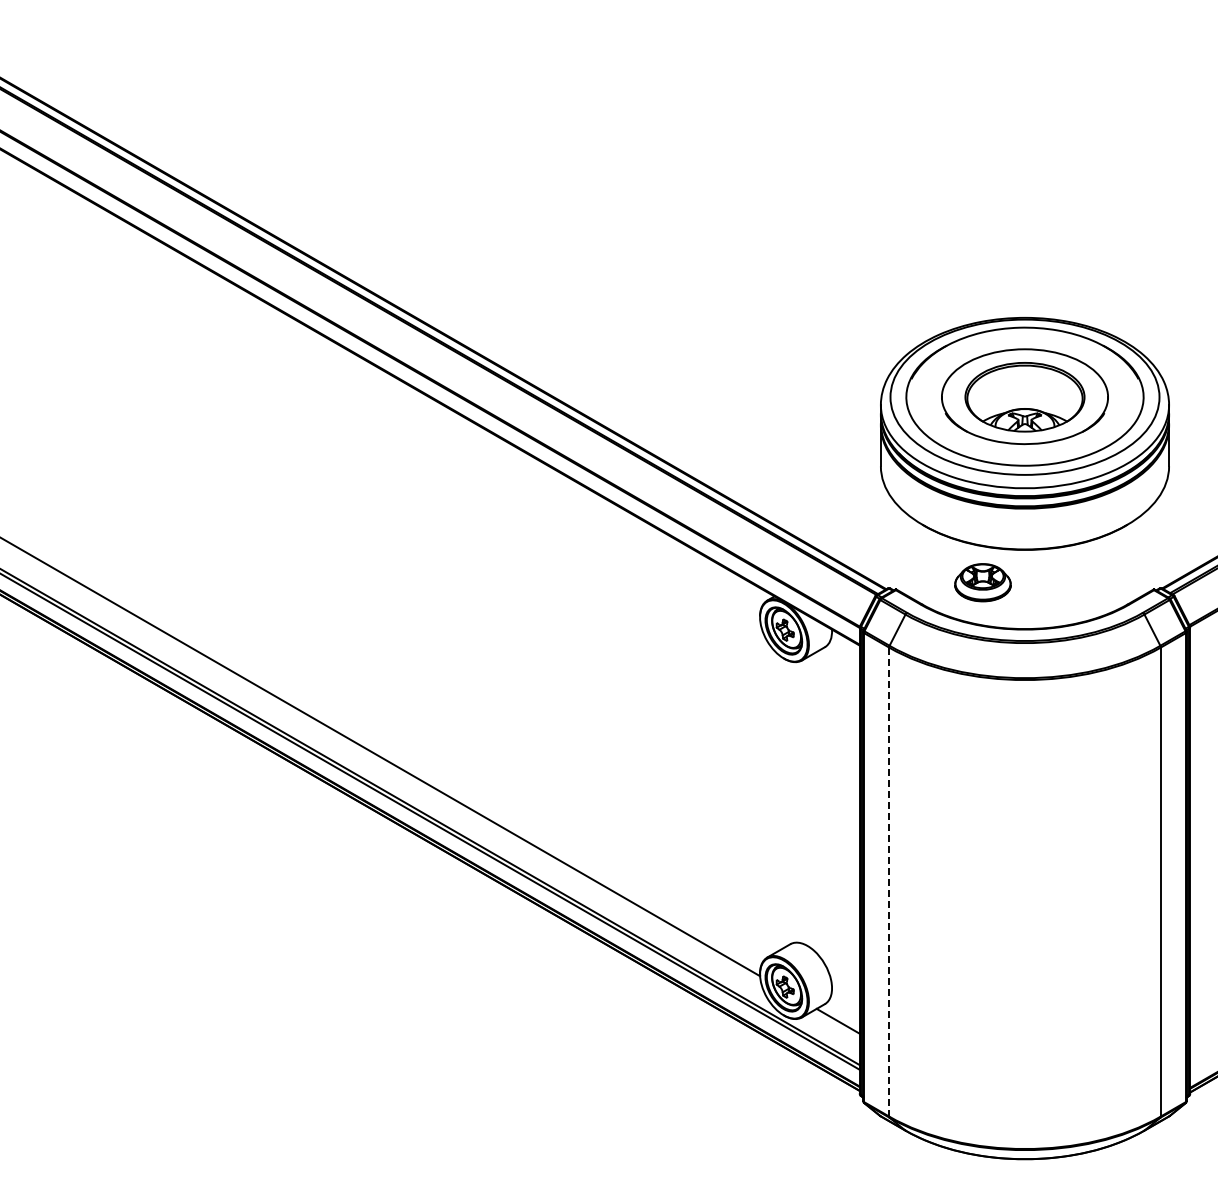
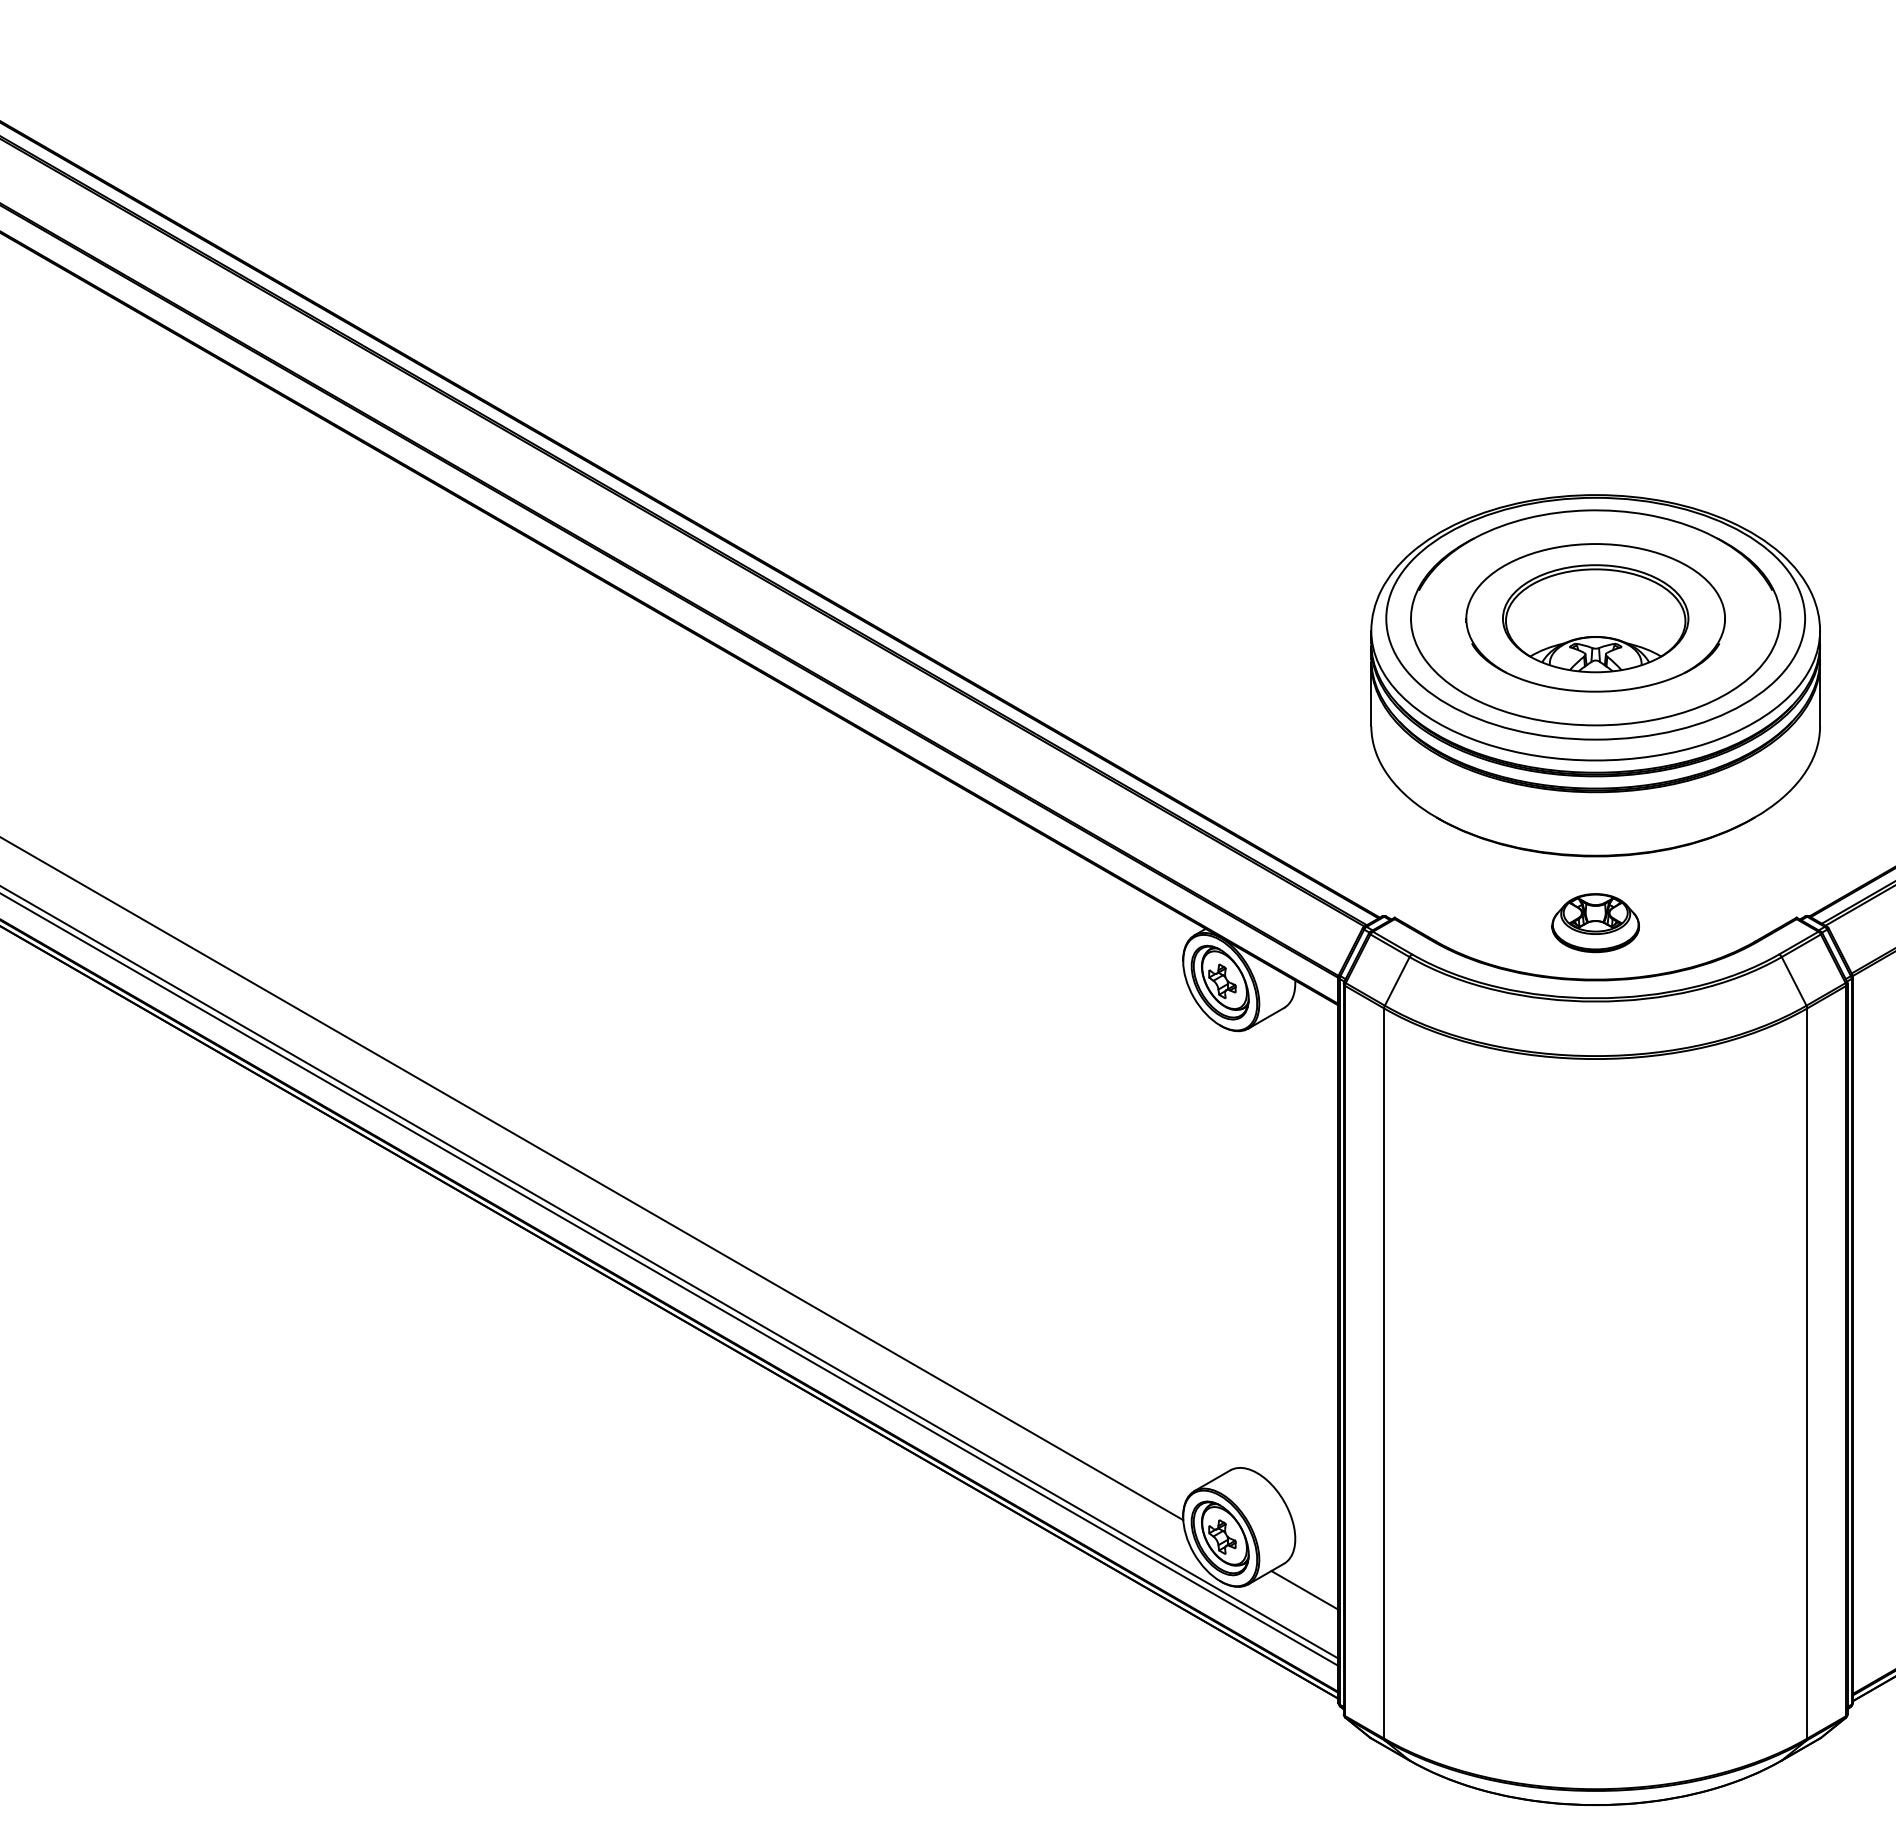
part: (982, 582) -> (1594, 922), moved
line: (889, 882) -> (1384, 1374), dashed -> solid

